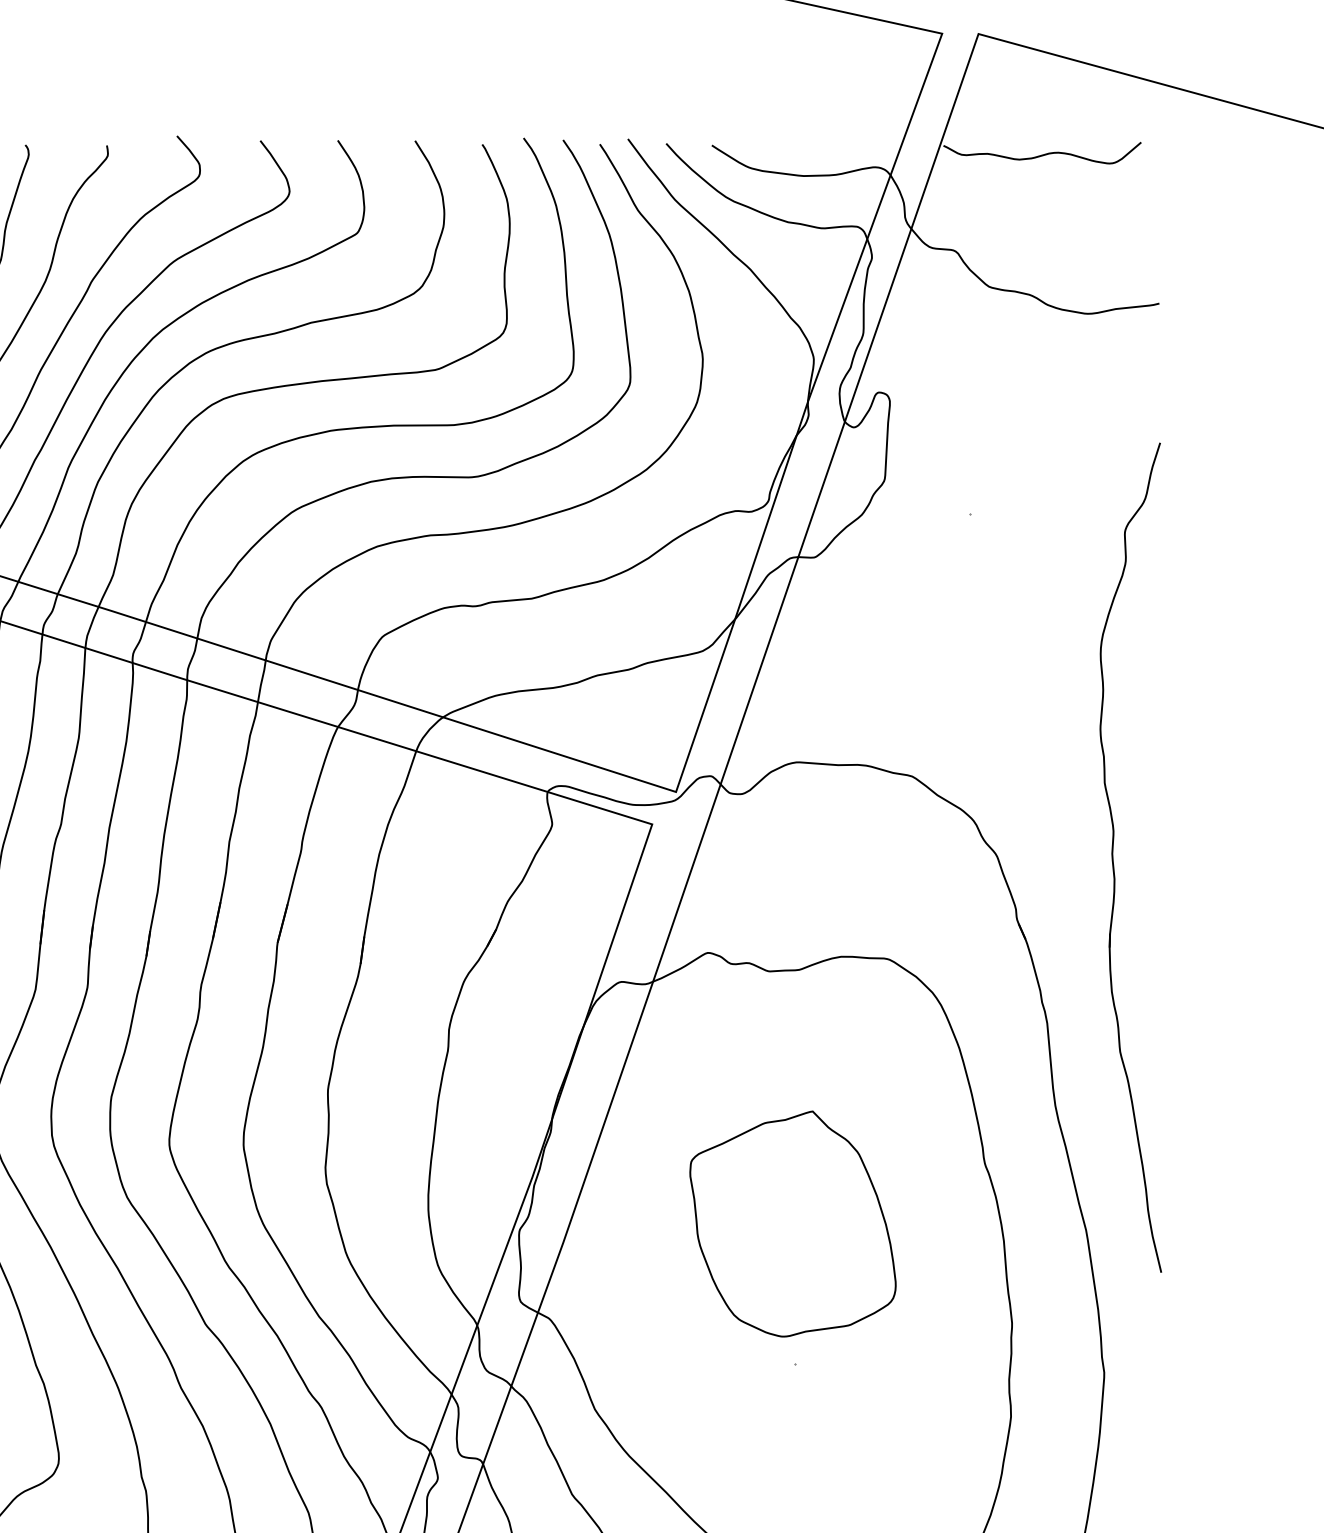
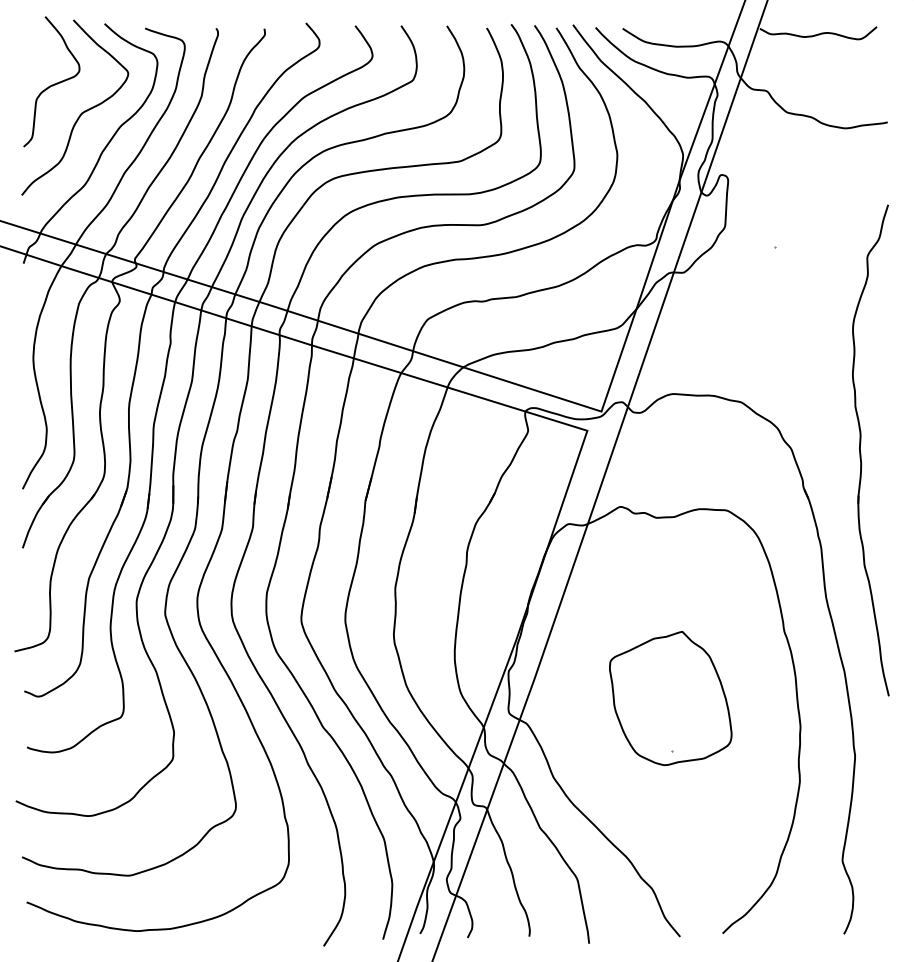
part: (792, 1222) -> (670, 697), moved

